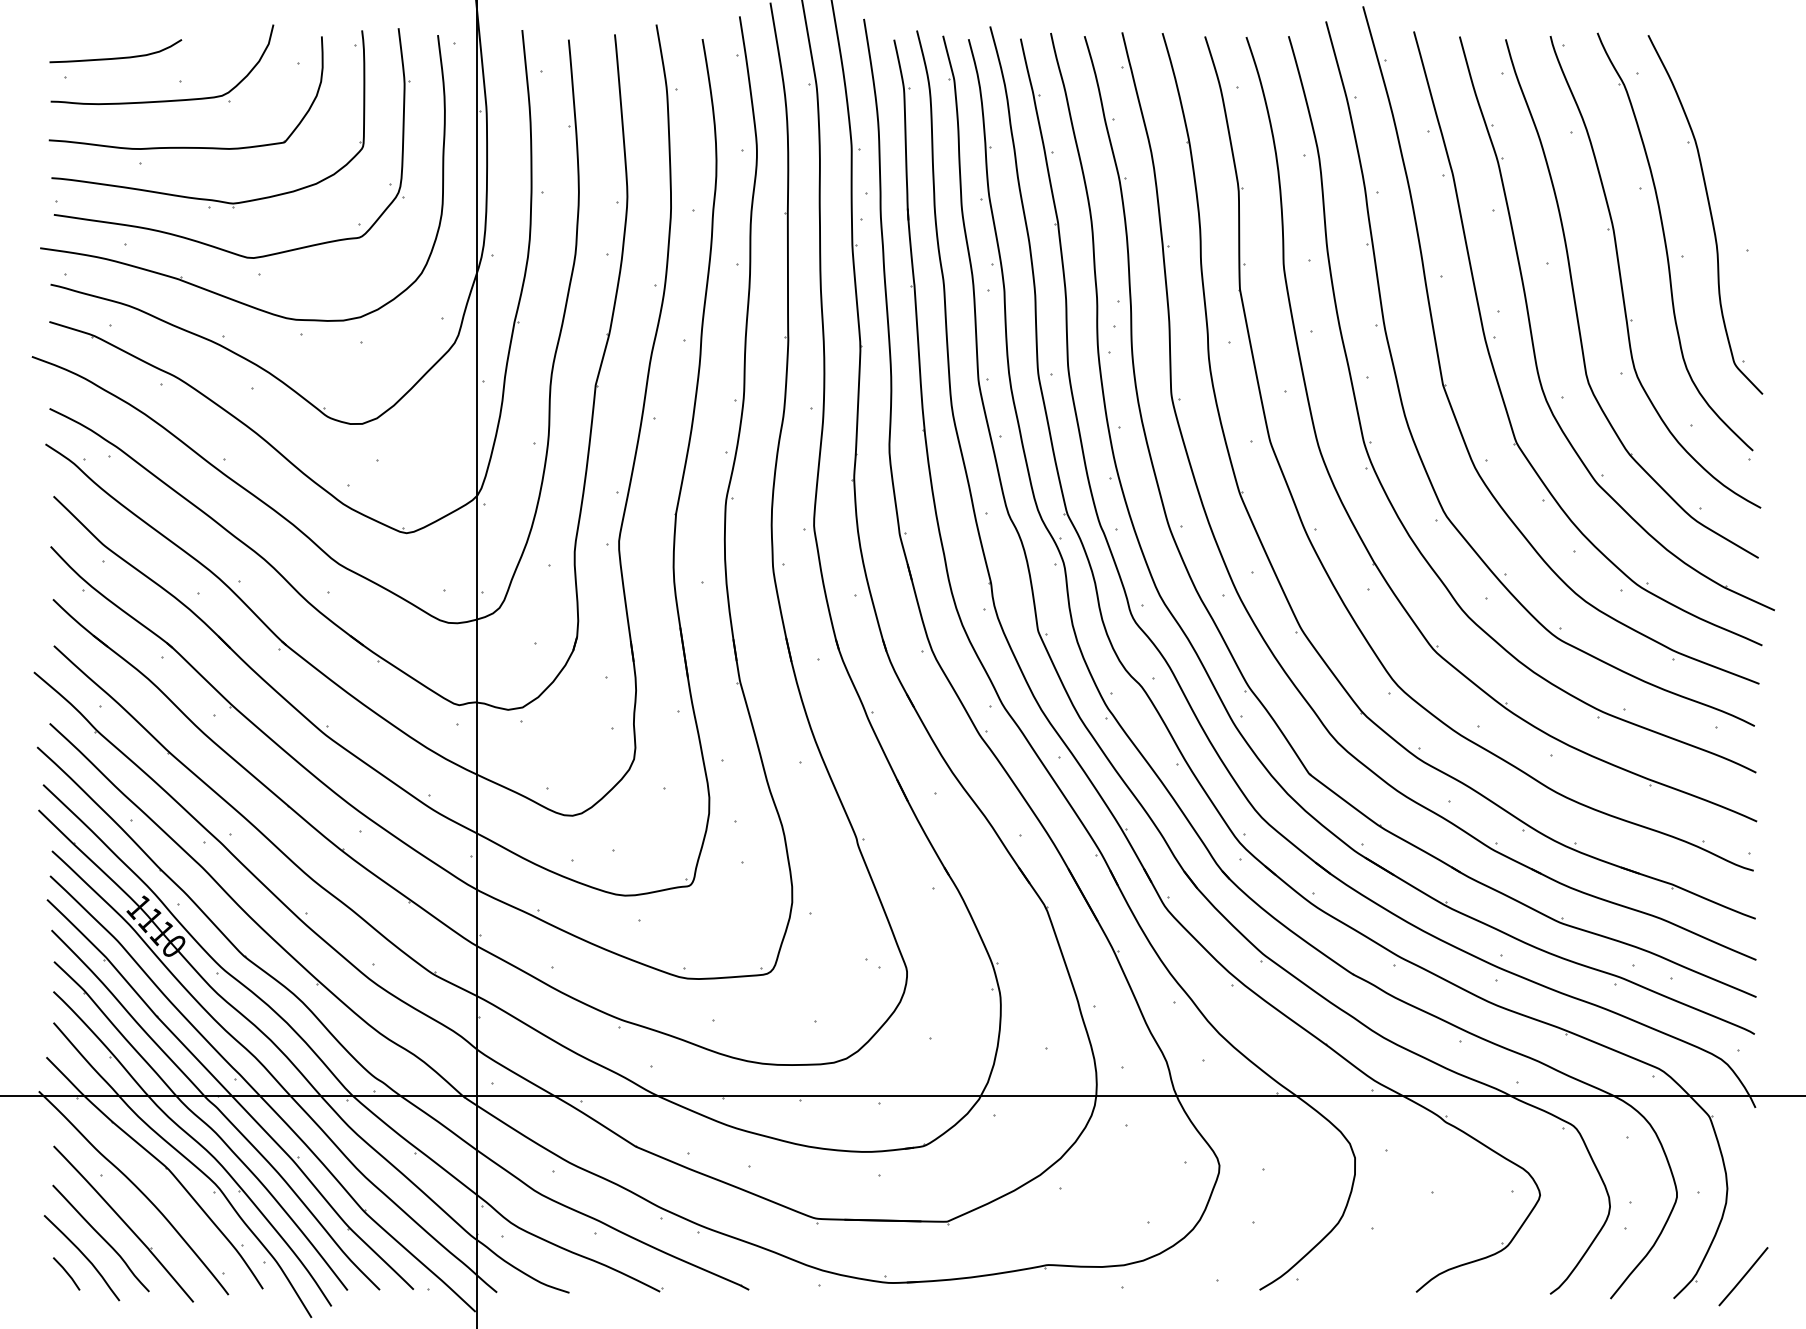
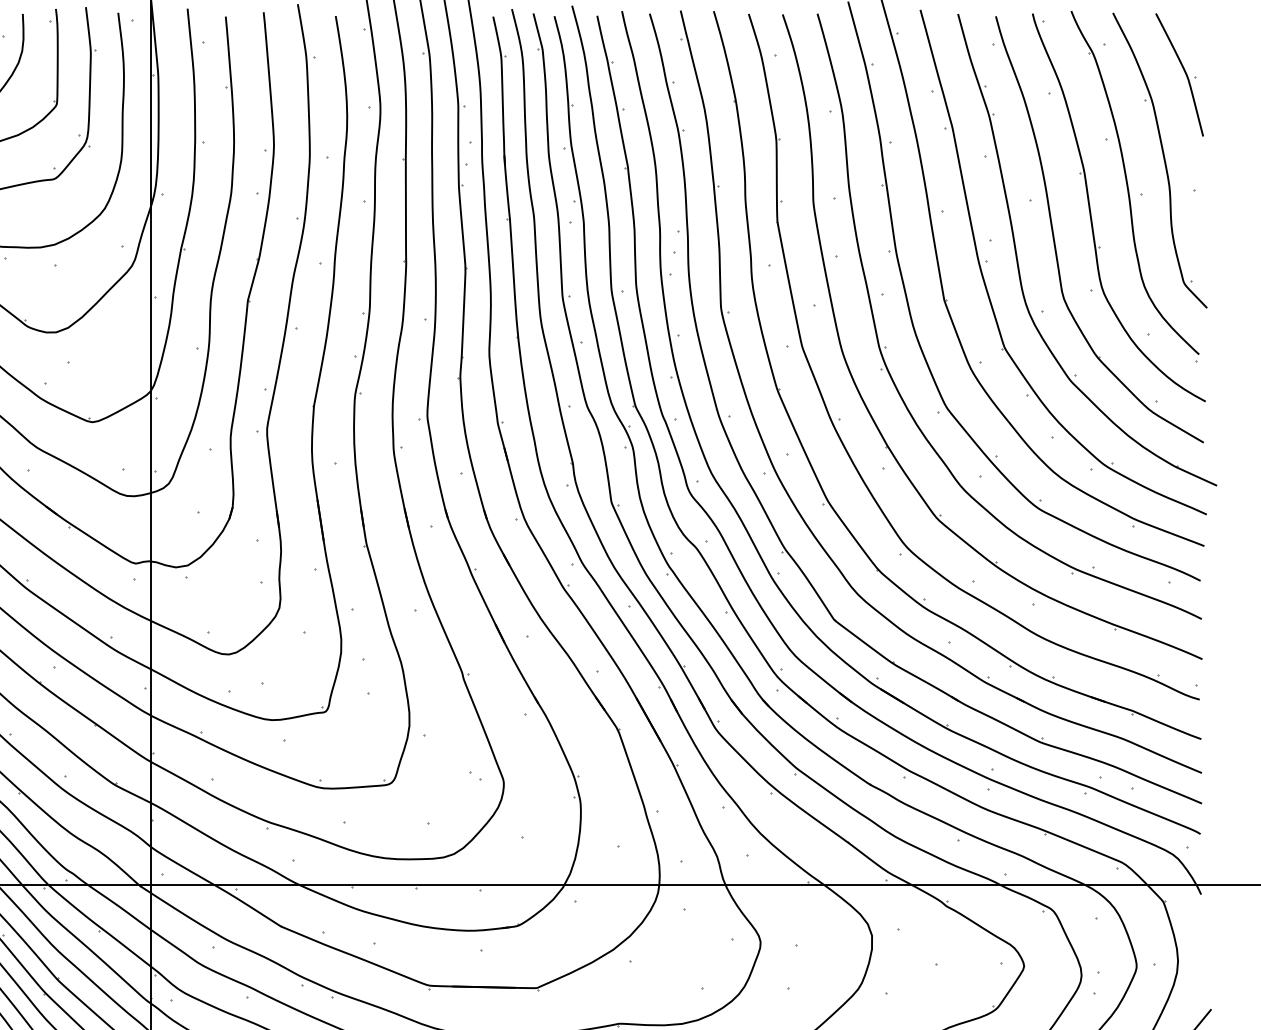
part: (1735, 108) -> (1184, 73), added

